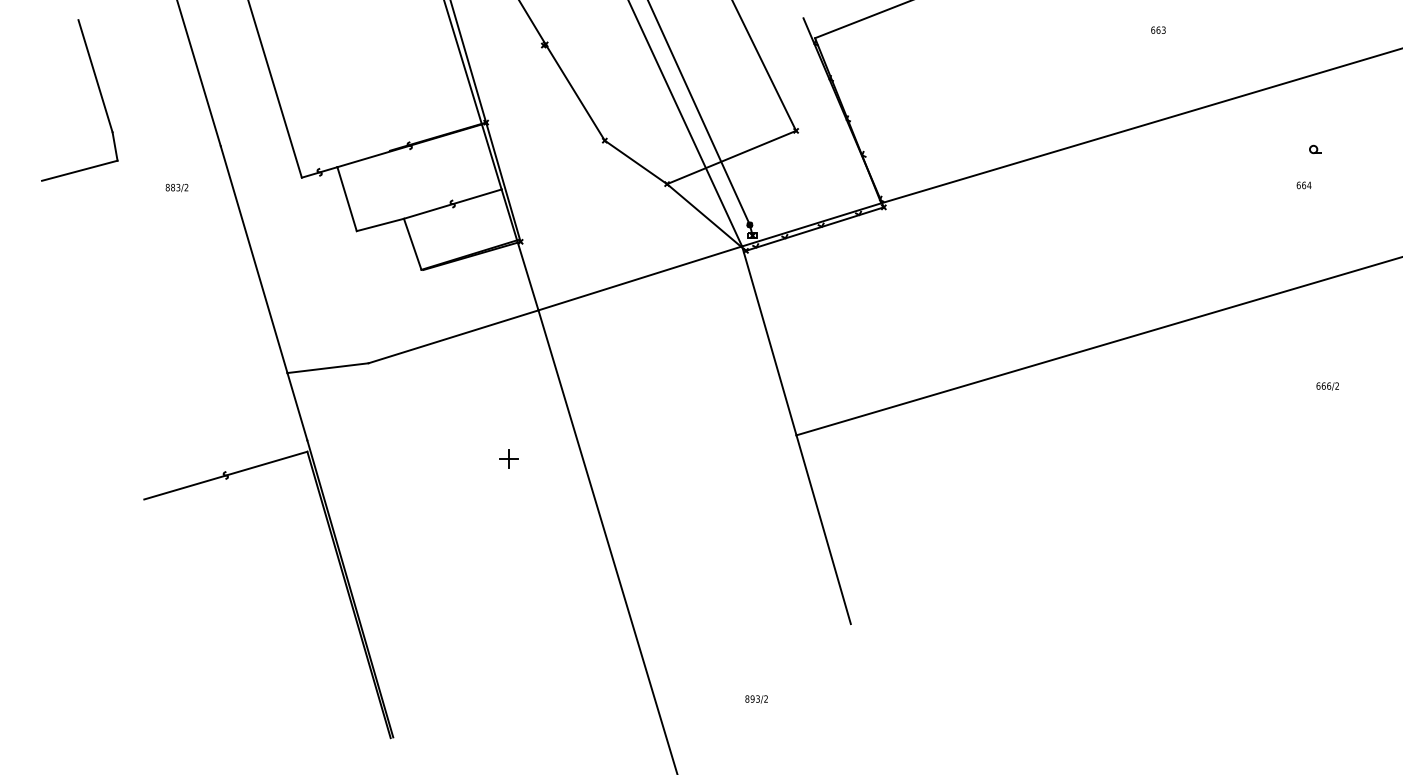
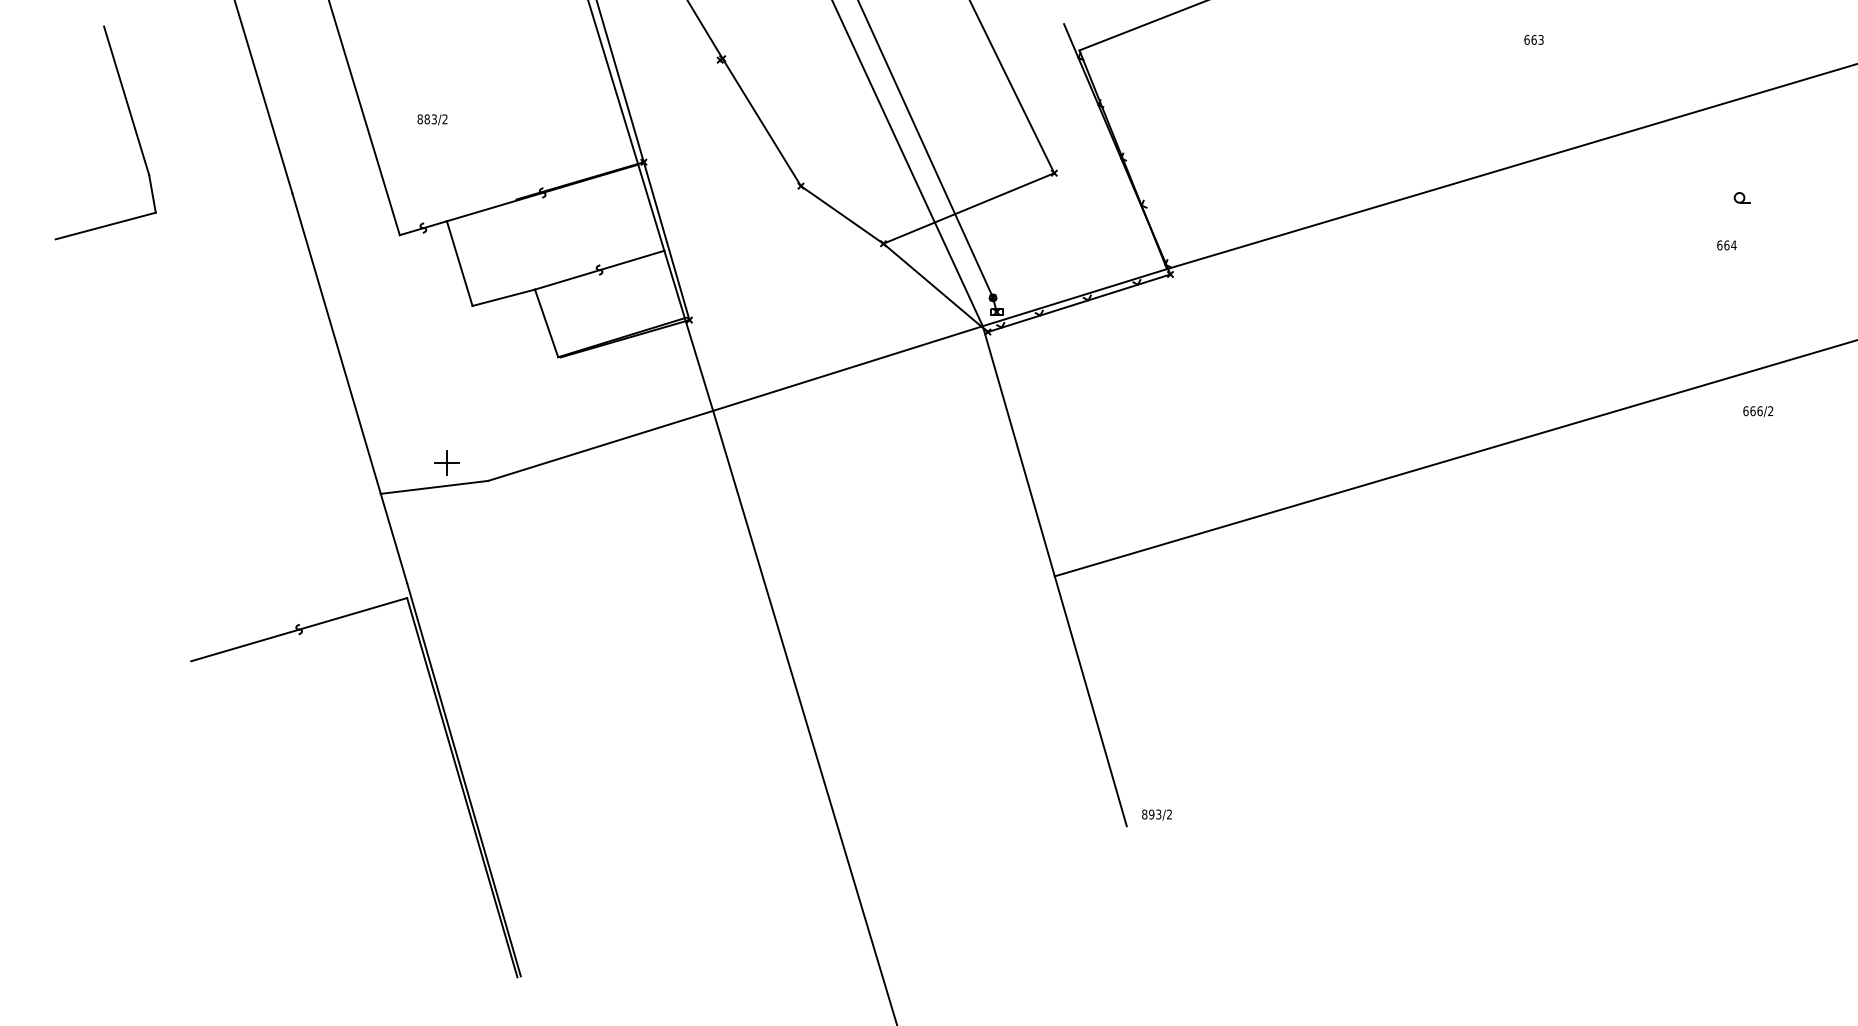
text: (177, 187) -> (432, 119), moved
text: (1327, 386) -> (1758, 411), moved
part: (508, 458) -> (446, 462), moved
text: (756, 699) -> (1156, 814), moved

